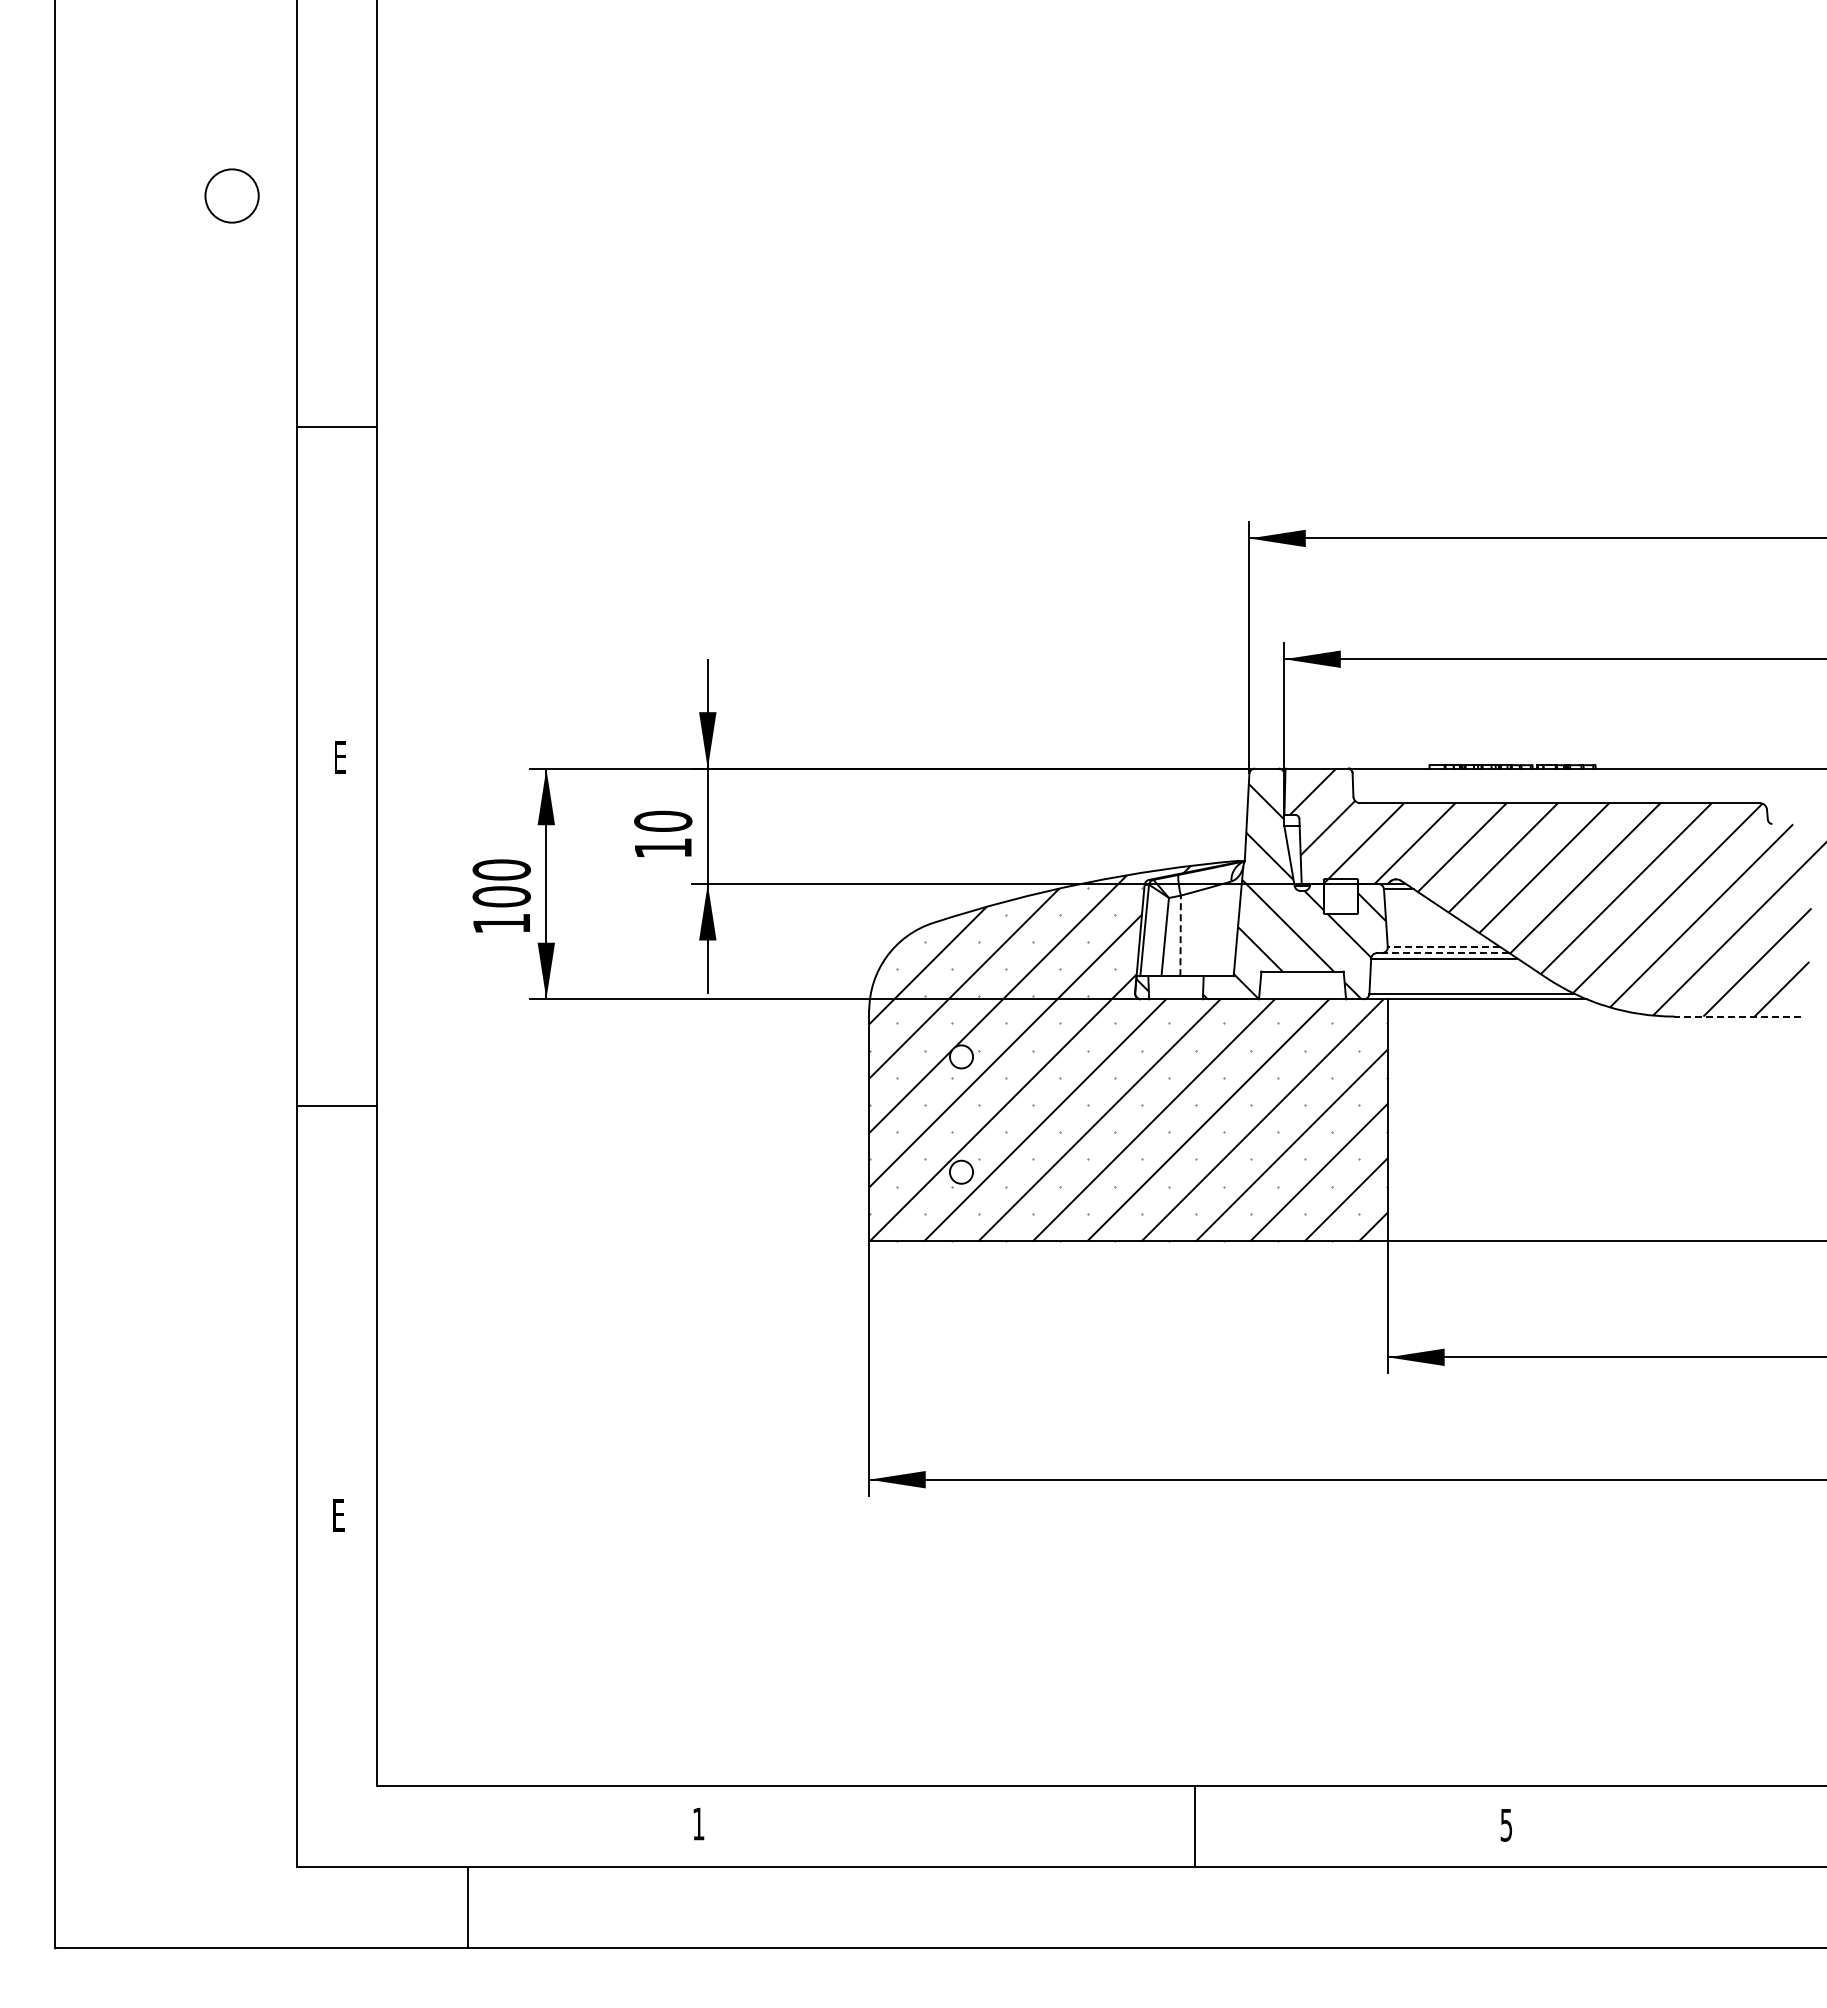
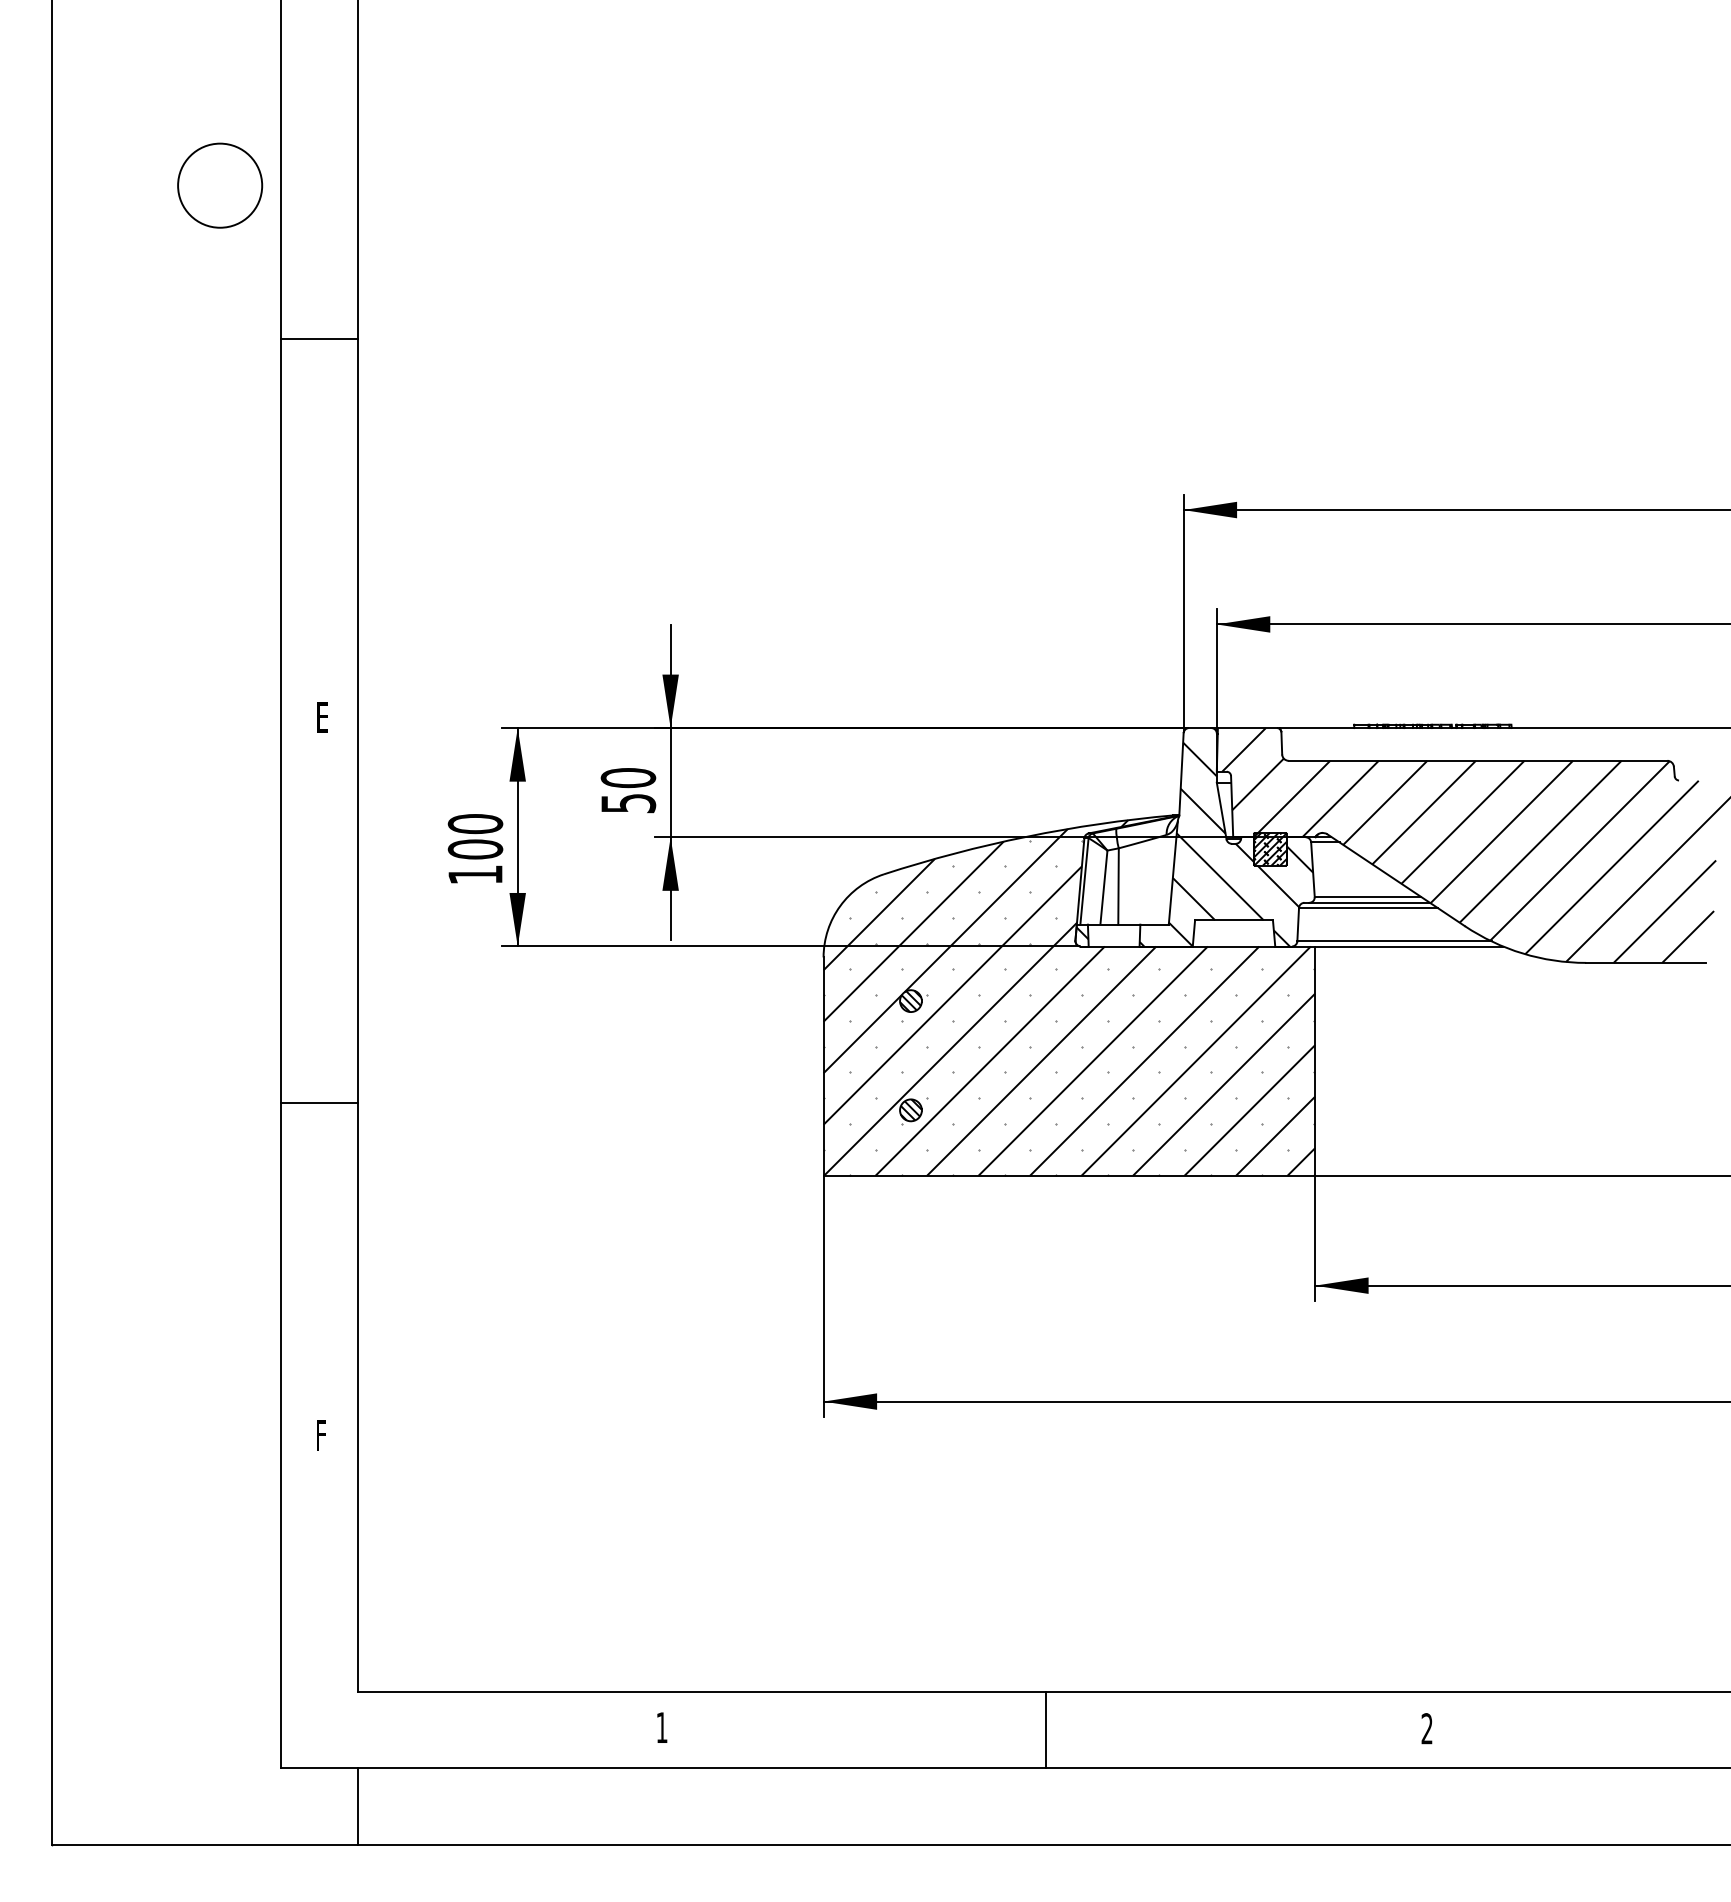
circle: (231, 195) -> (219, 185), size x1.67
line: (336, 427) -> (318, 338), moved
text: (663, 848) -> (628, 803), 10 -> 50
hatch: (1340, 896) -> (1269, 849), added
line: (1180, 935) -> (1118, 886), dashed -> solid
line: (1443, 946) -> (1367, 896), dashed -> solid
line: (1445, 953) -> (1369, 903), dashed -> solid
line: (1736, 1016) -> (1645, 962), dashed -> solid
hatch: (961, 1056) -> (910, 1000), added
line: (336, 1105) -> (318, 1103), moved
hatch: (961, 1171) -> (910, 1109), added
text: (338, 1515) -> (320, 1435), E -> F
text: (1506, 1824) -> (1427, 1728), 5 -> 2
line: (1194, 1826) -> (1045, 1730), moved
line: (468, 1907) -> (357, 1806), moved

